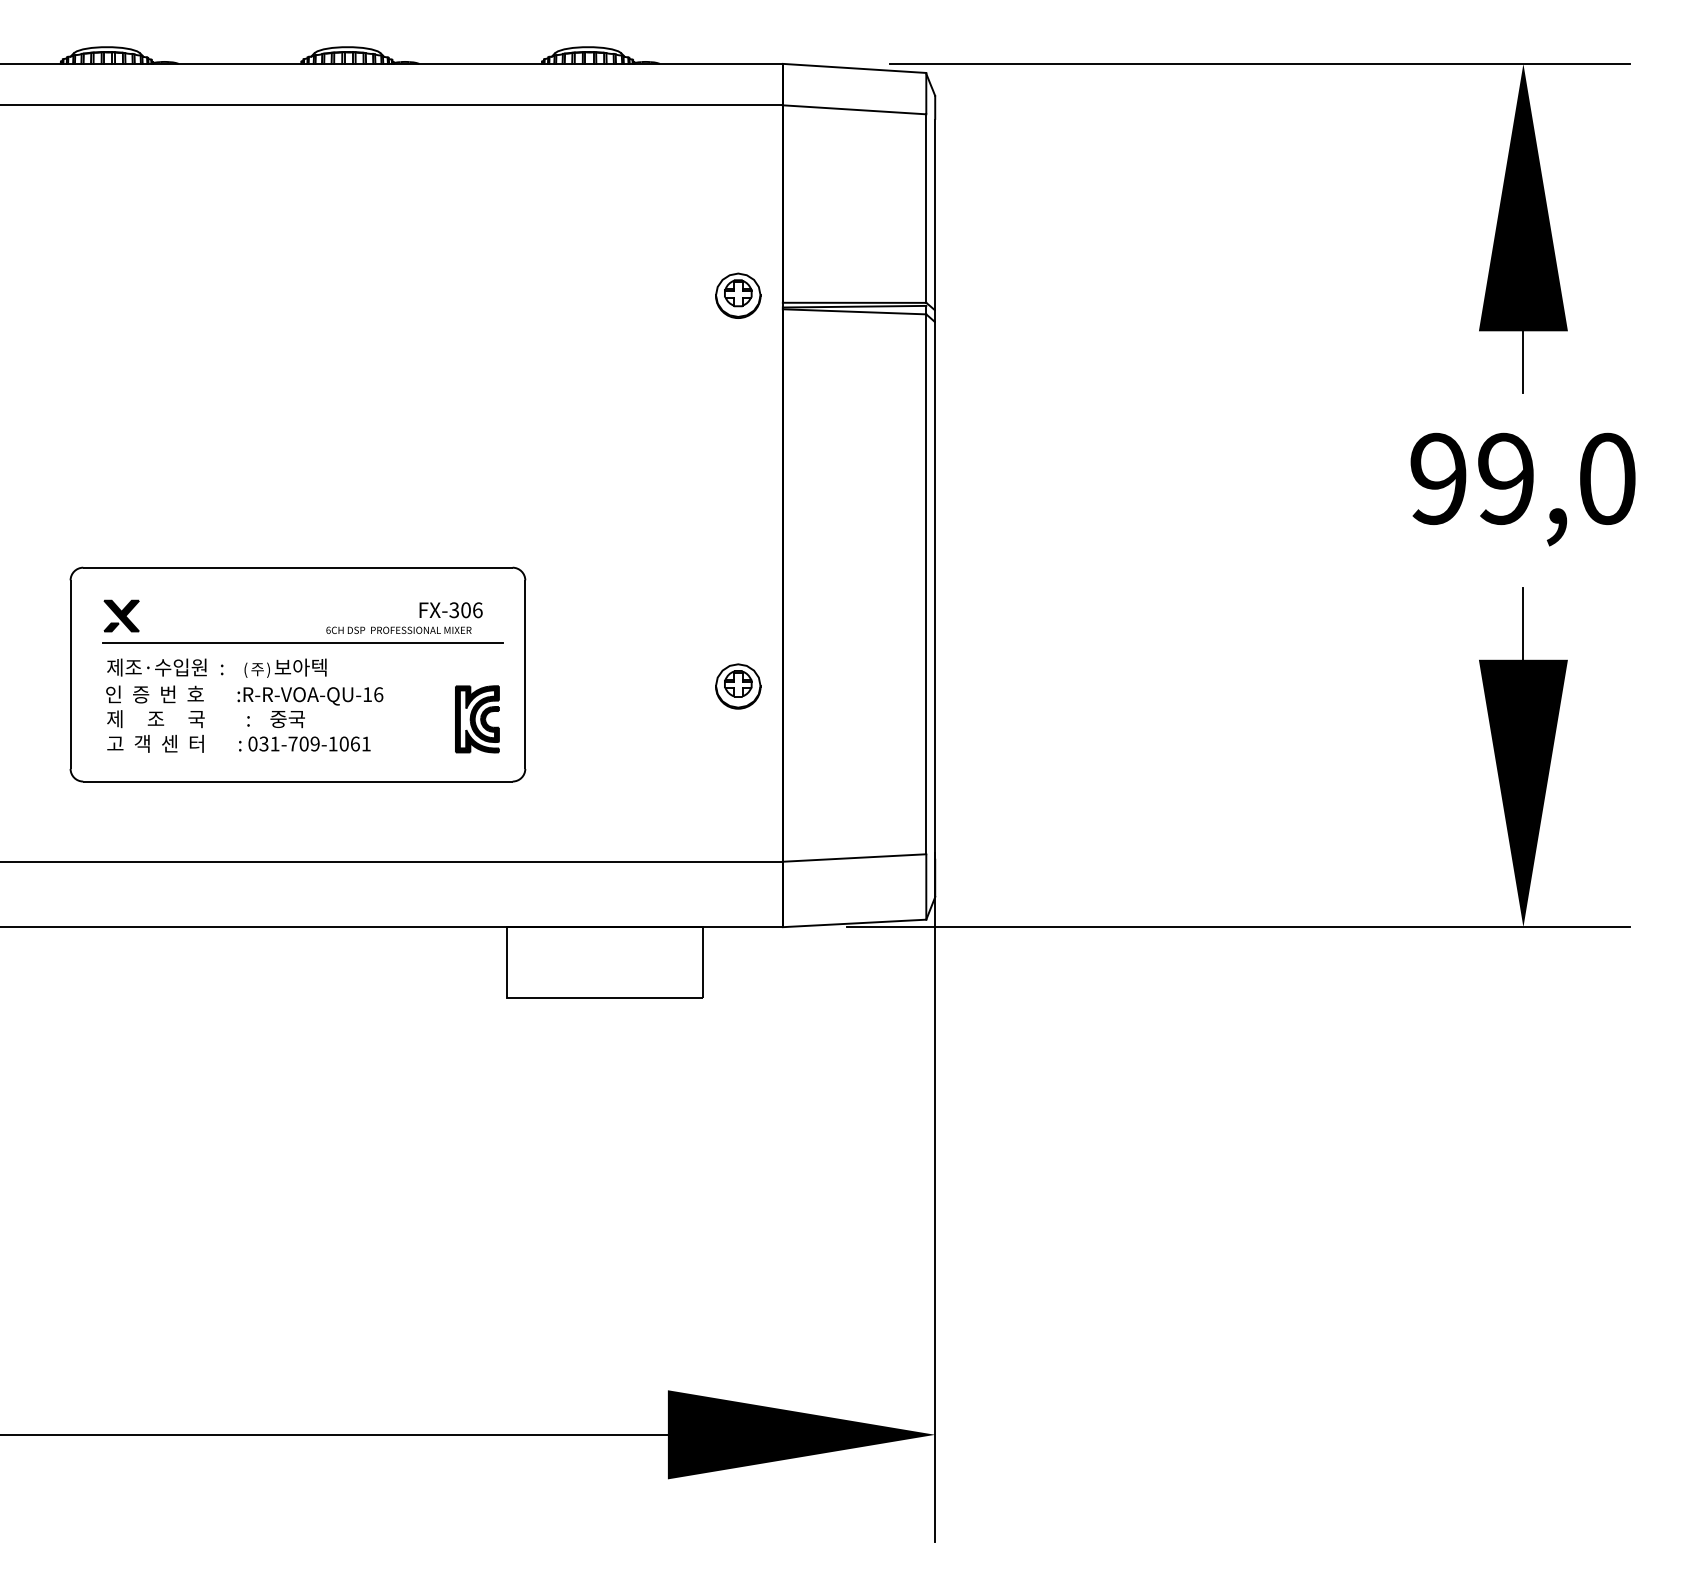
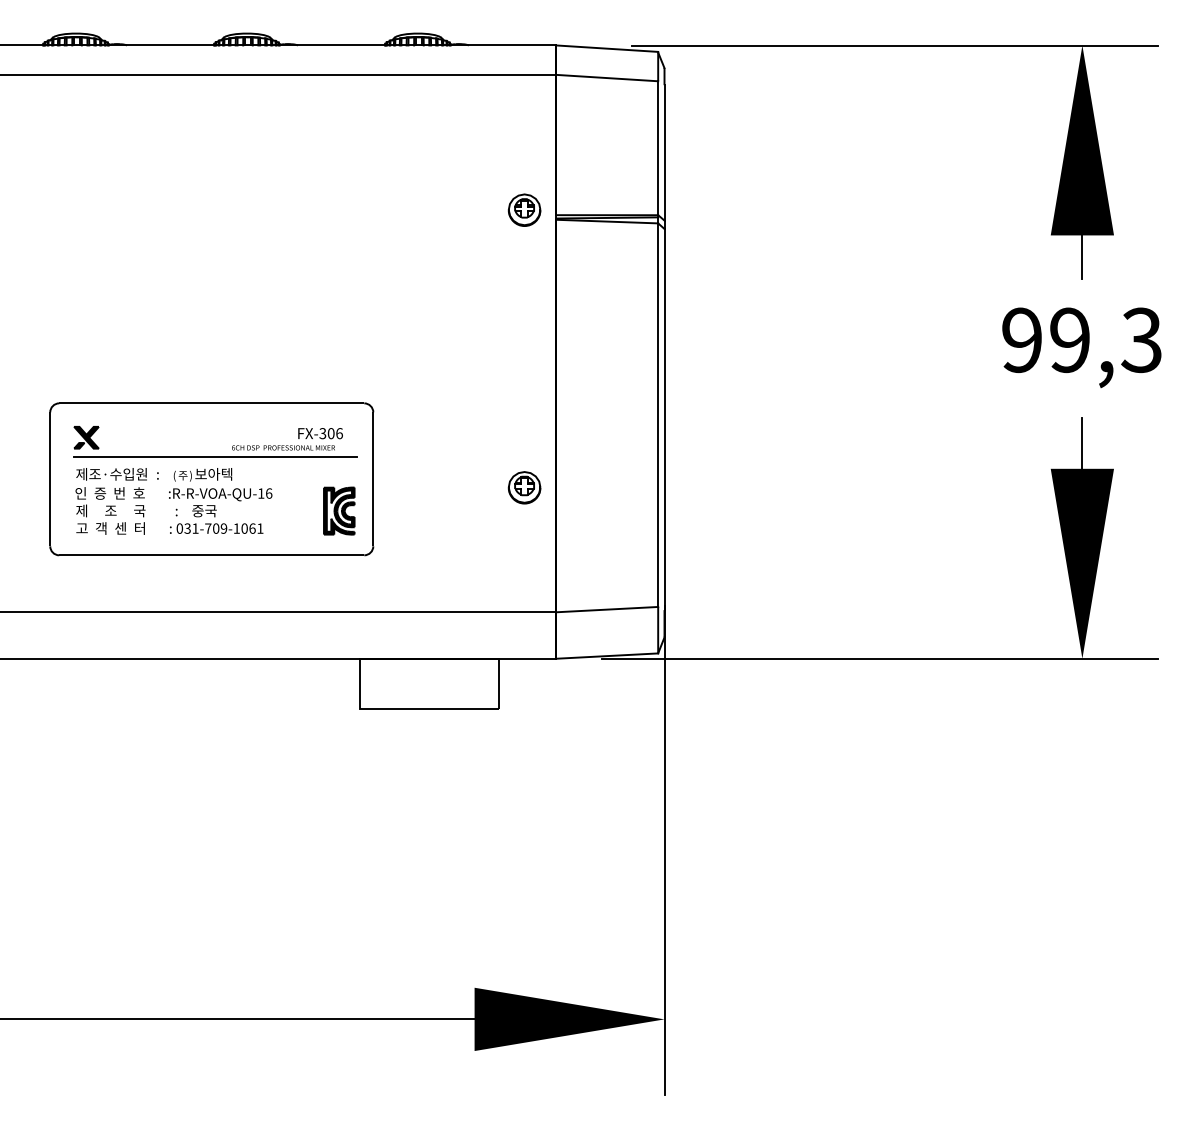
text: (1606, 477) -> (1141, 339), 99,0 -> 99,3

